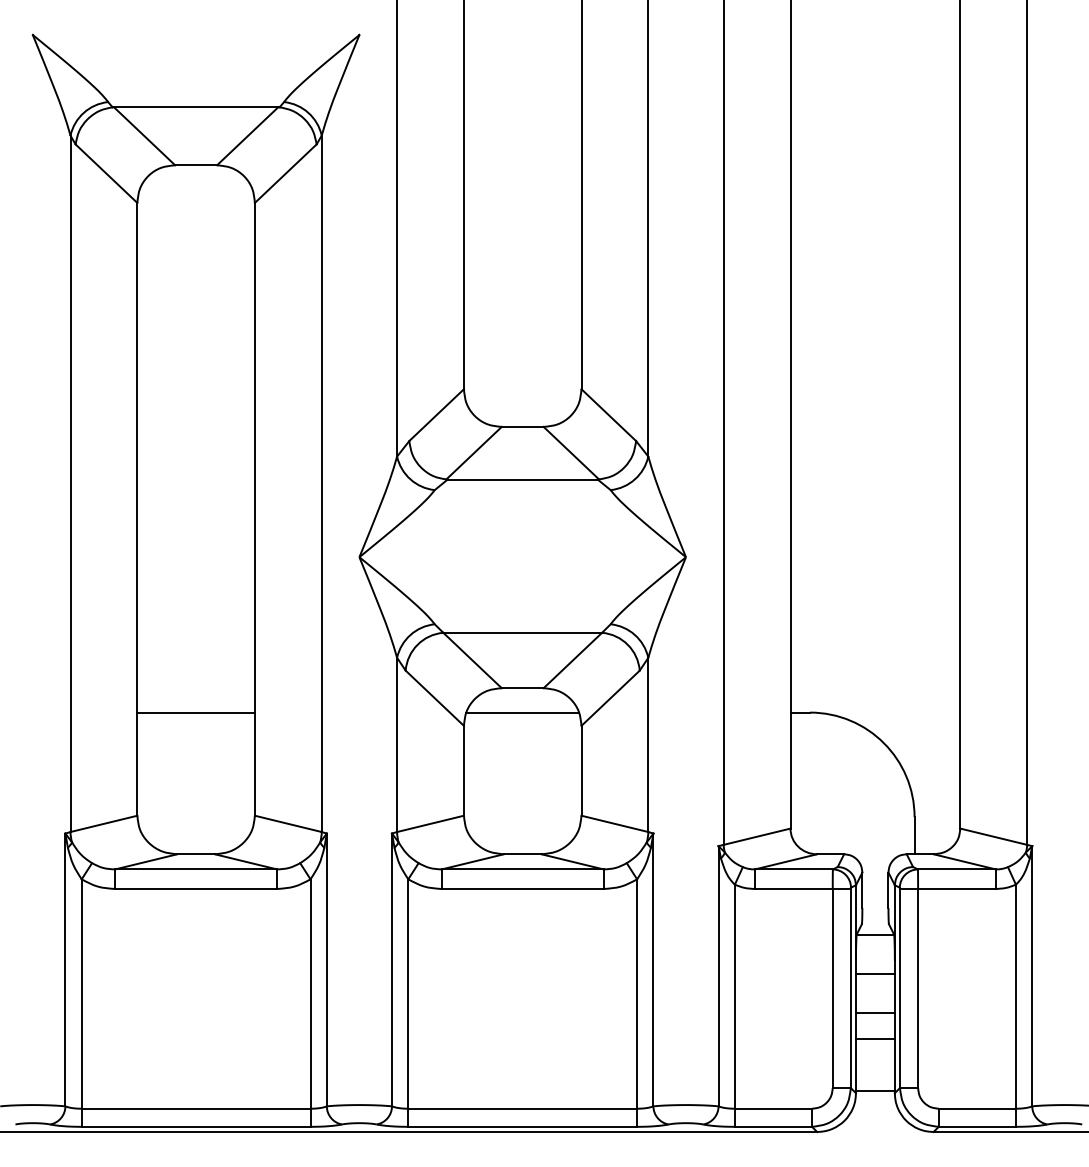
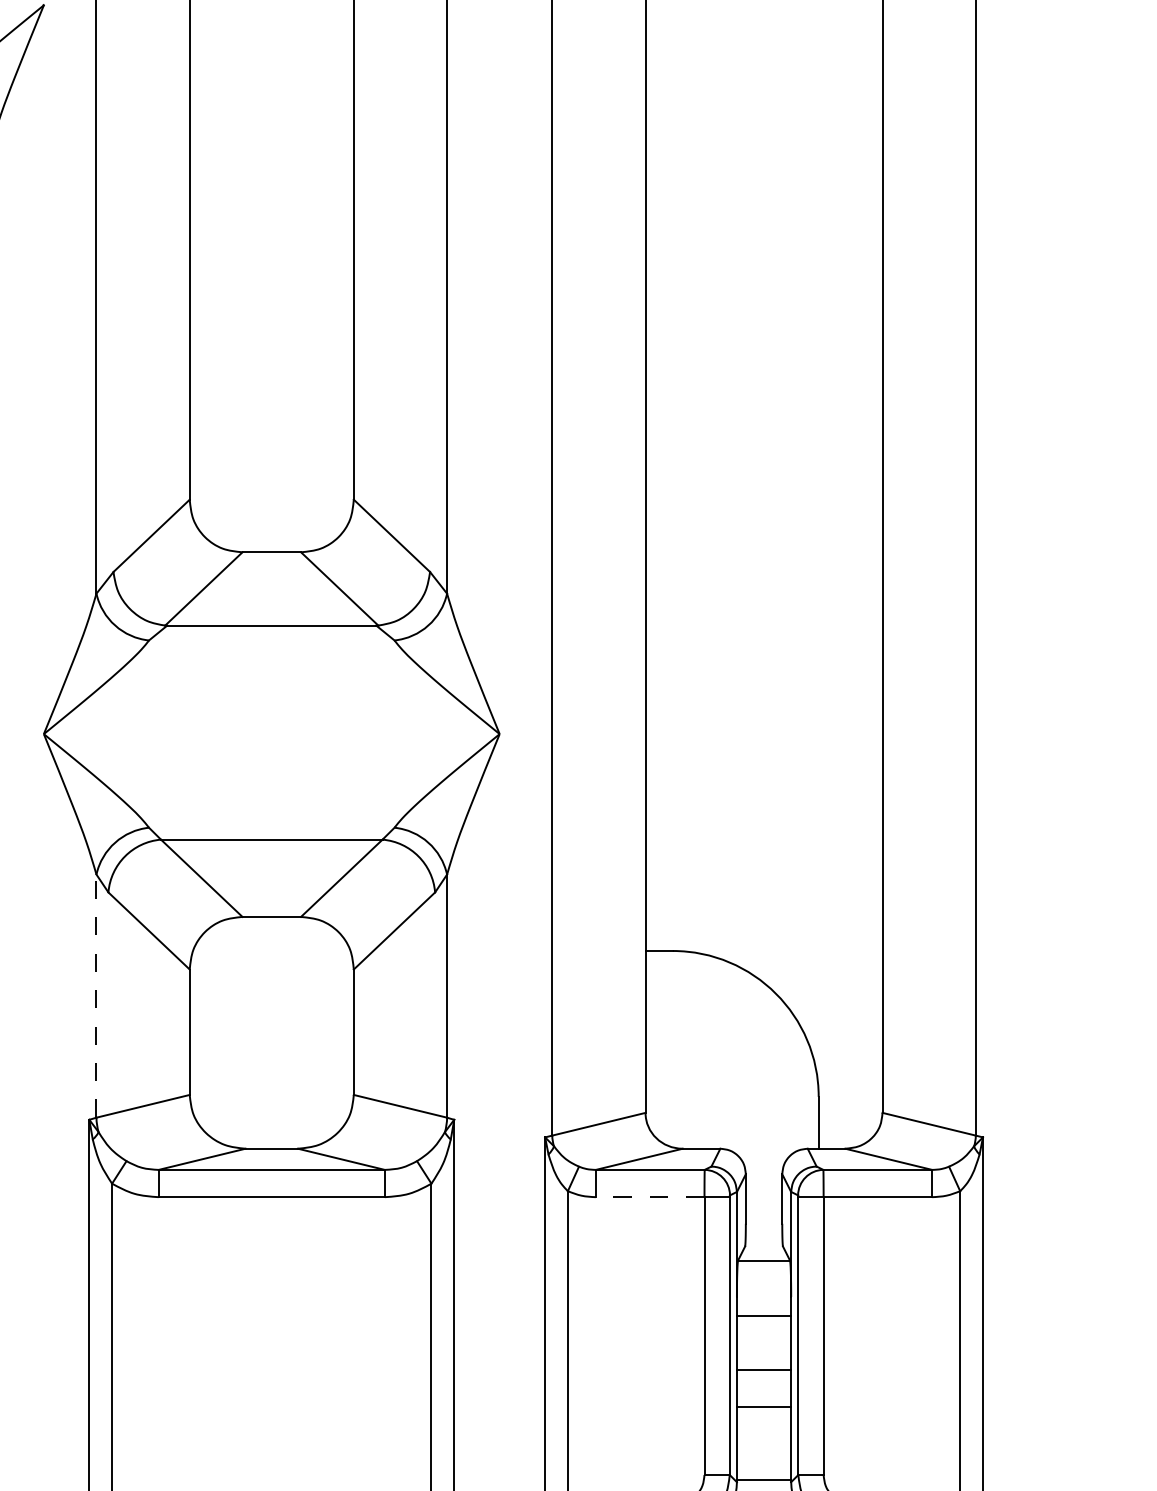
line: (522, 712) -> (271, 950), removed
line: (397, 744) -> (97, 995), solid -> dashed
line: (793, 888) -> (649, 1196), solid -> dashed

